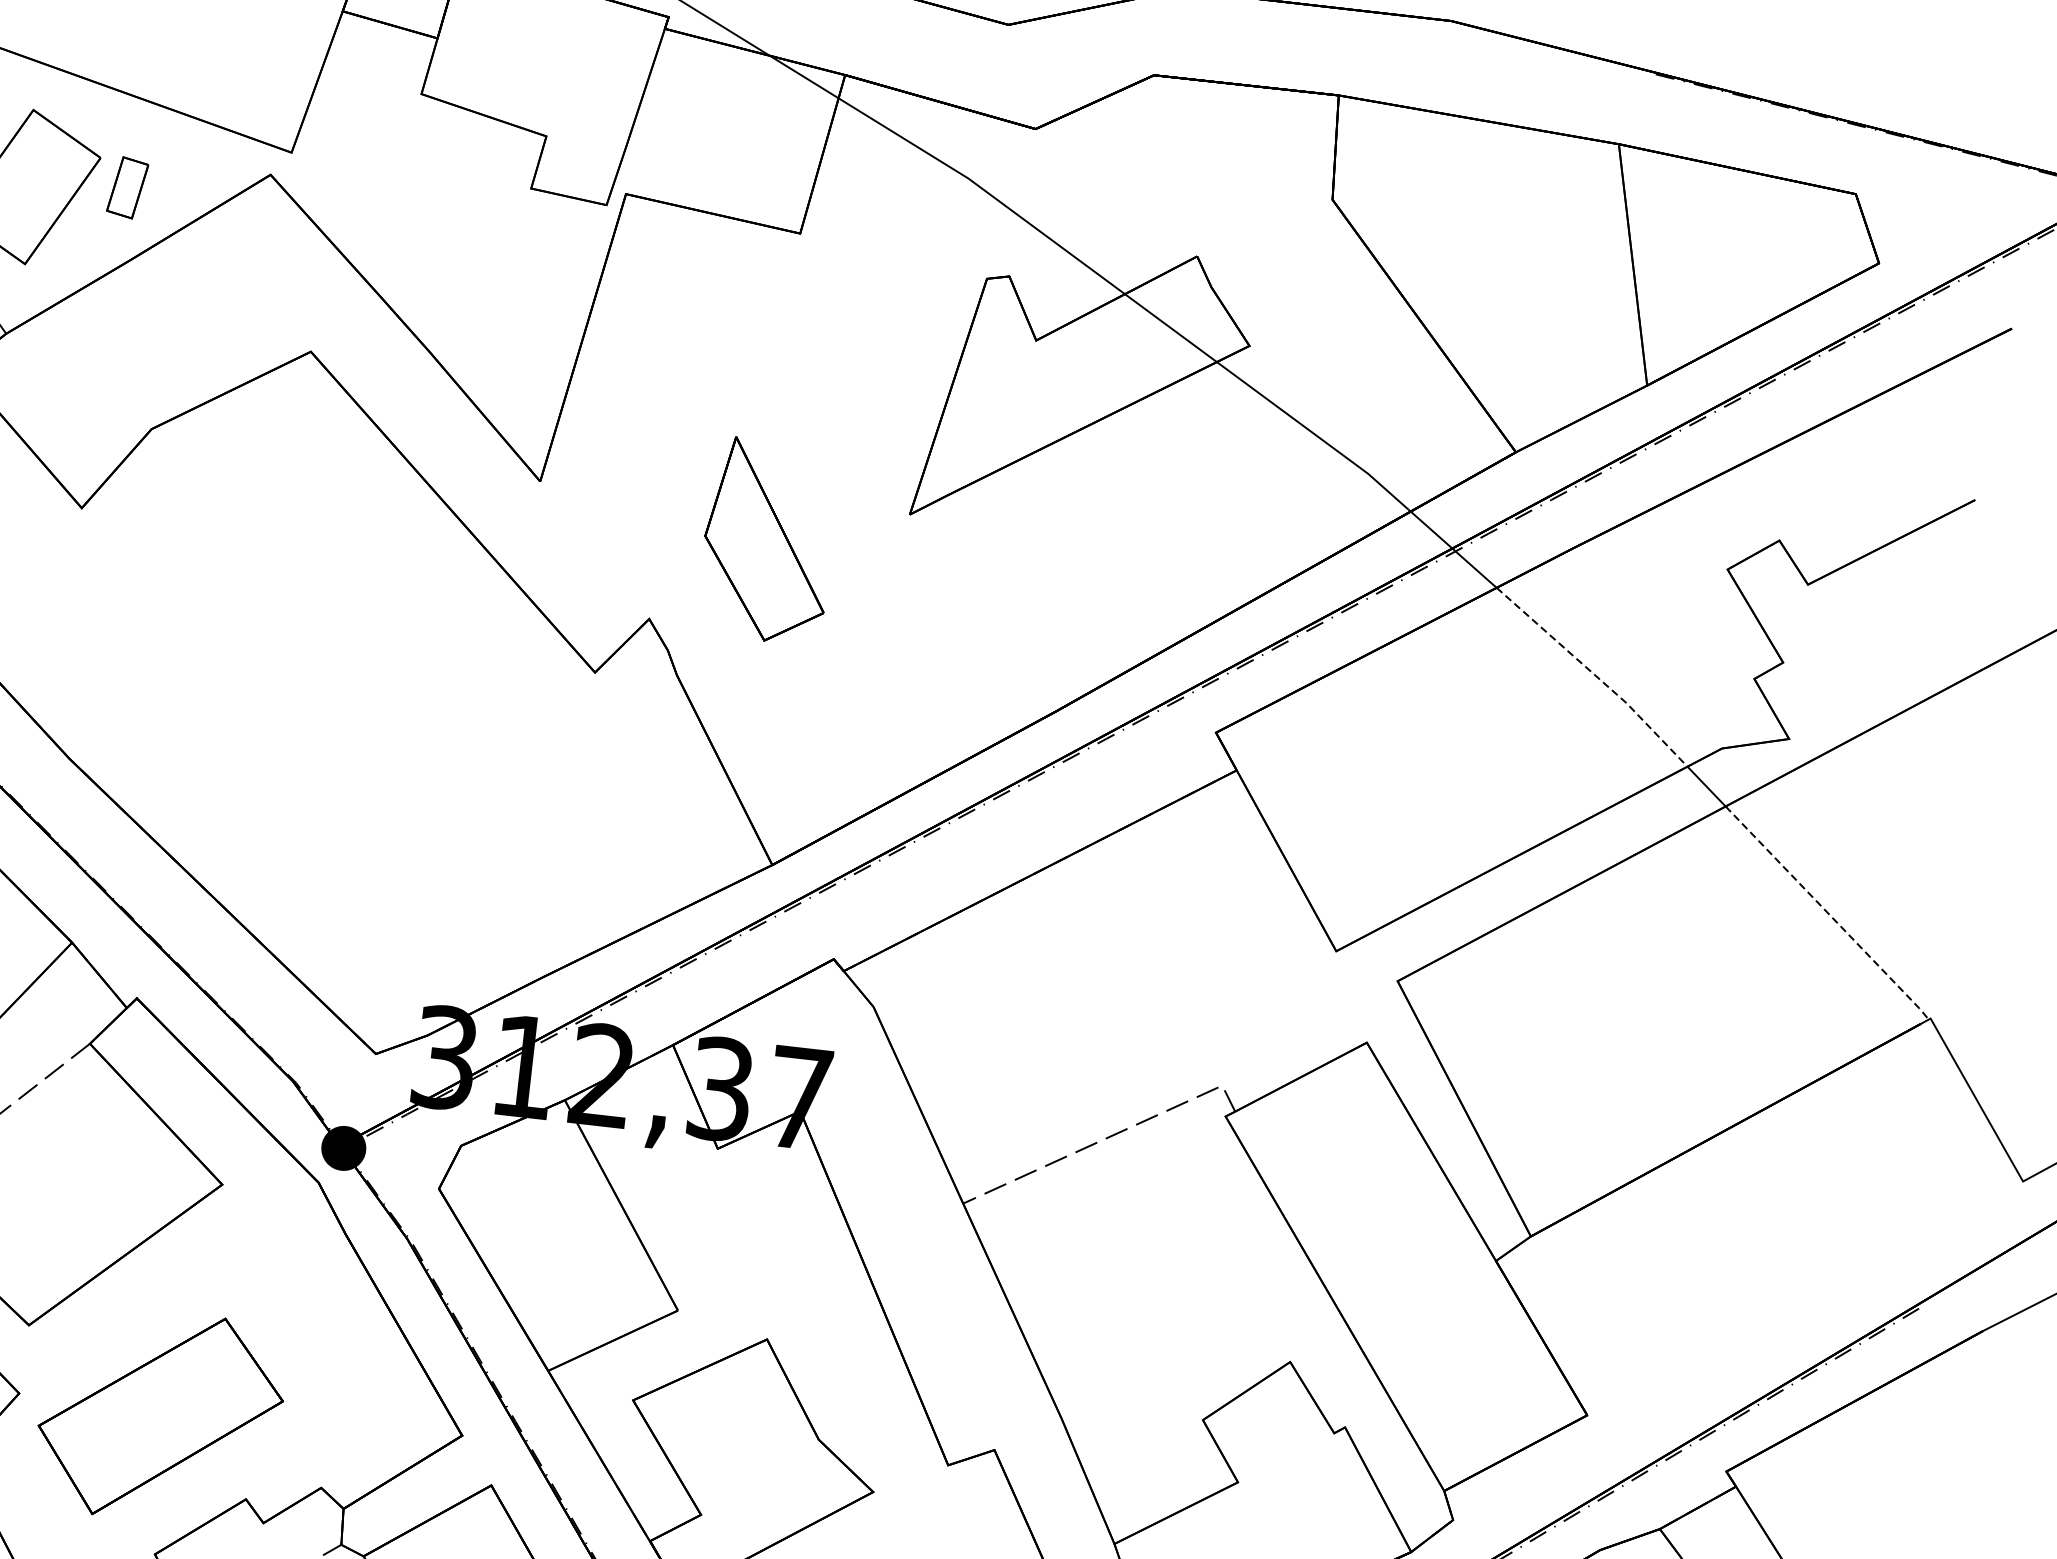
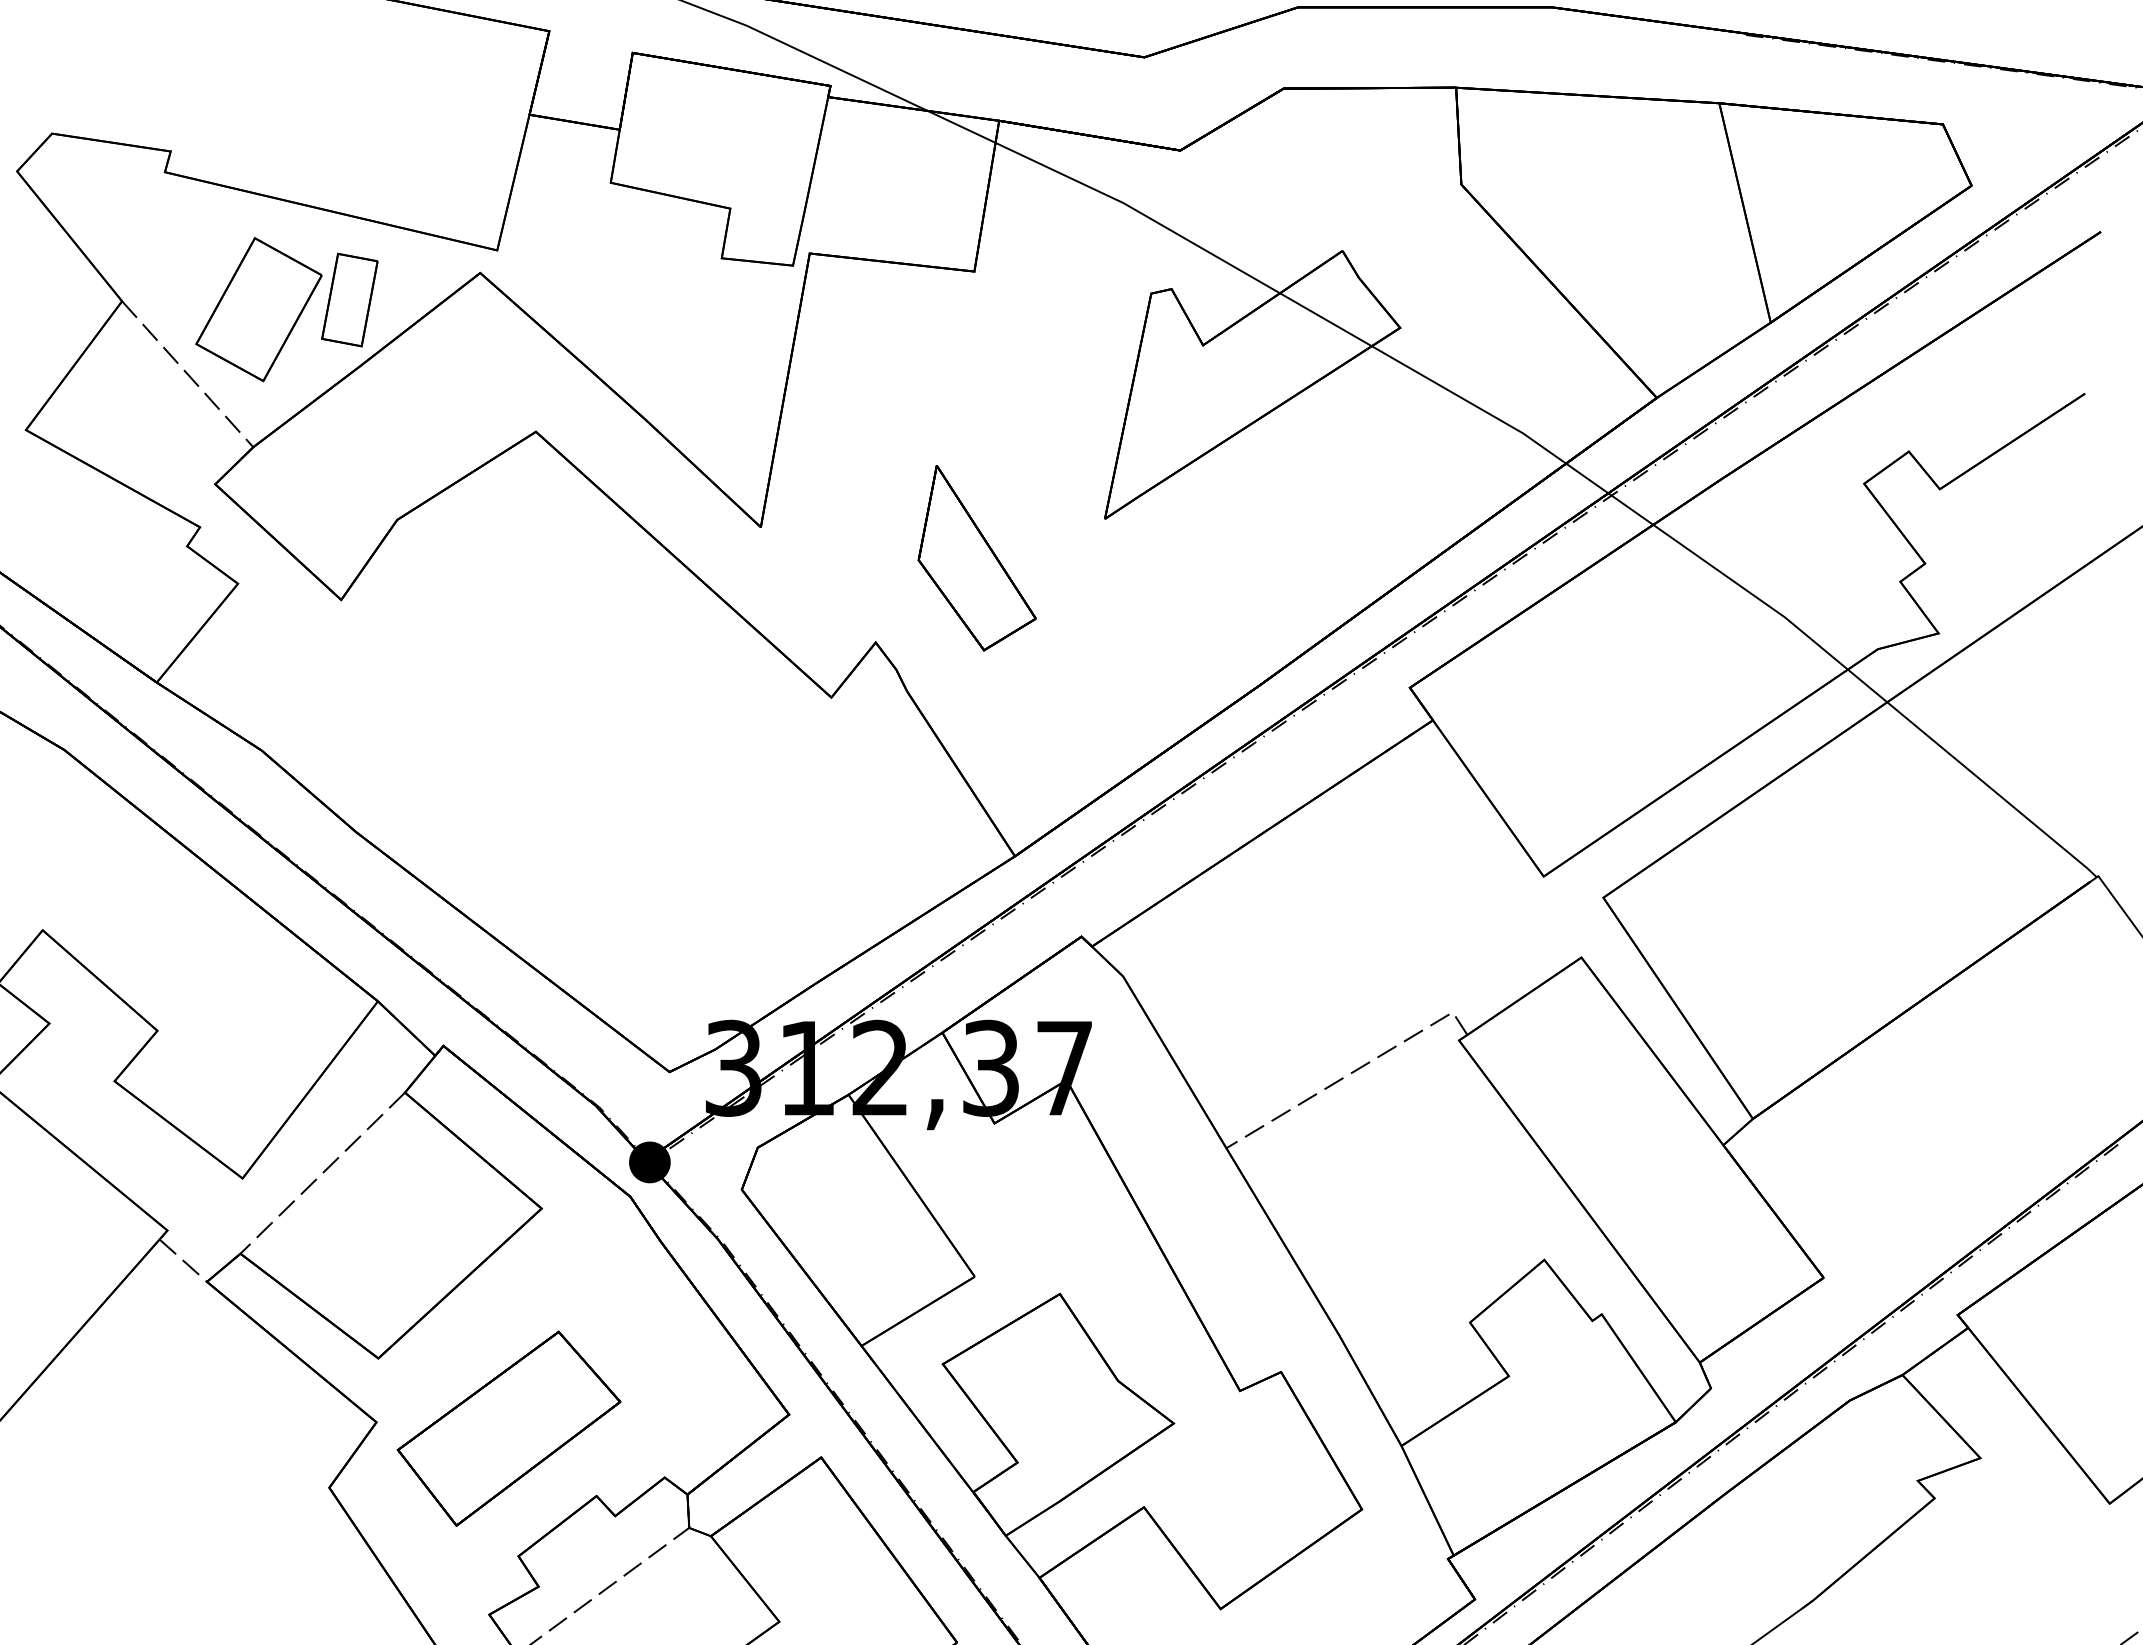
part: (127, 187) -> (349, 299), size x1.67
line: (1595, 674) -> (1753, 594), dashed -> solid
line: (1828, 913) -> (1993, 790), dashed -> solid

